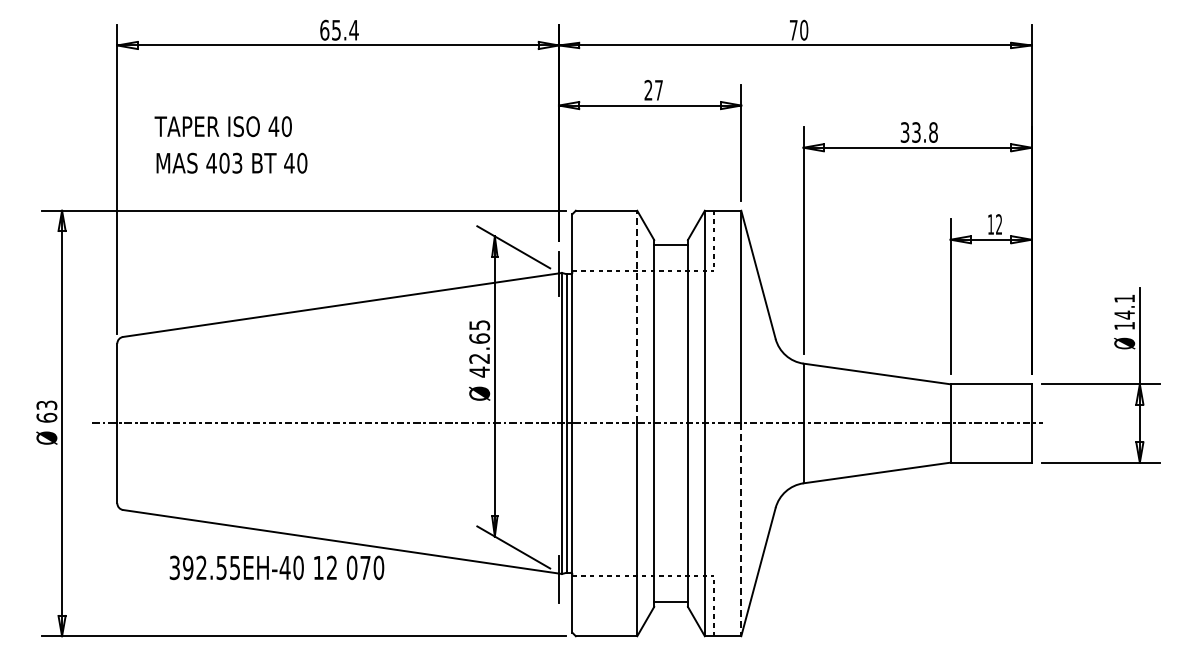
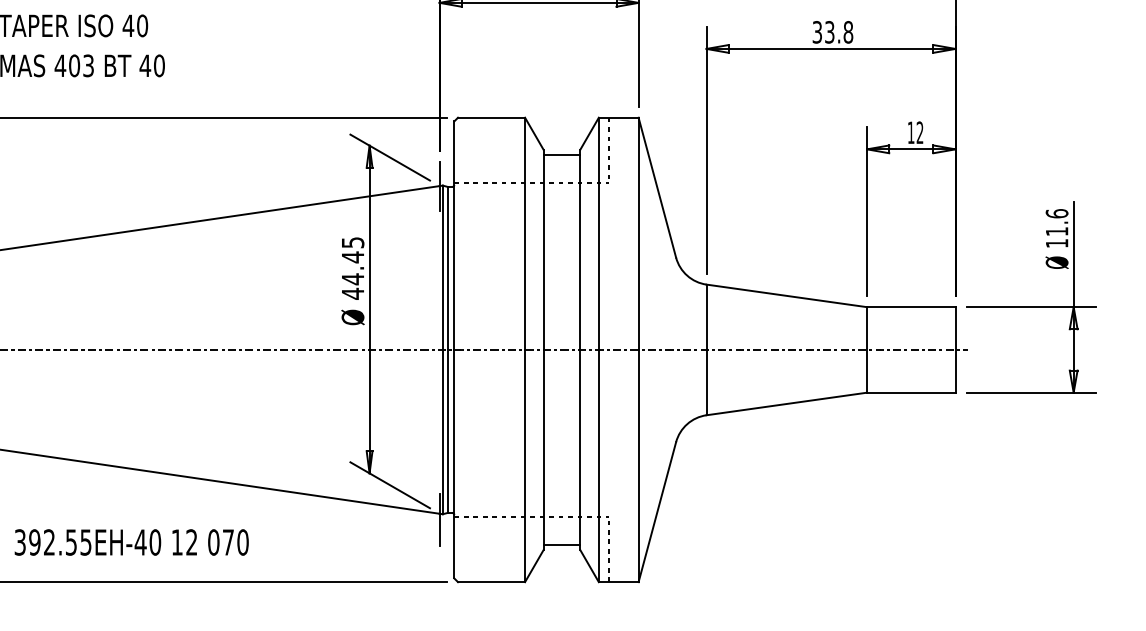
text: (1124, 306) -> (1056, 222), 14.1 -> 11.6
line: (637, 316) -> (525, 233), dashed -> solid
text: (479, 348) -> (352, 268), 42.65 -> 44.45
line: (741, 530) -> (638, 466), dashed -> solid
text: (276, 567) -> (131, 542), moved

